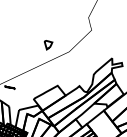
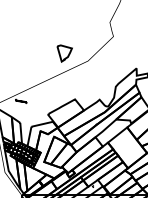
part: (48, 45) -> (64, 53), size x1.67

